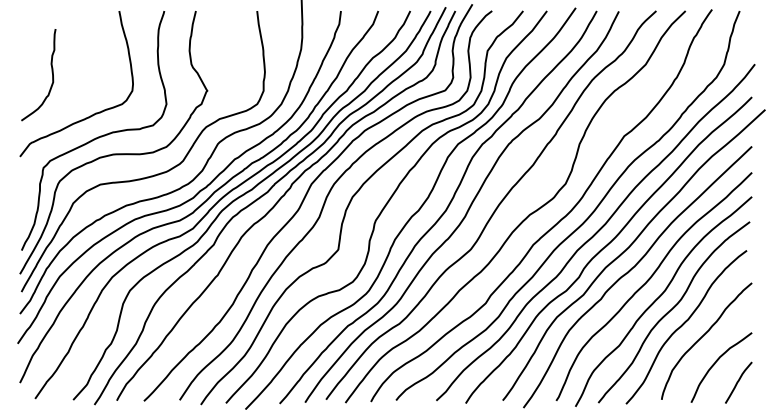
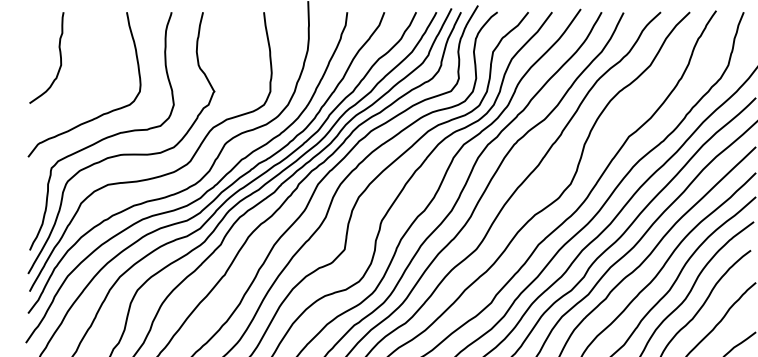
curve: (51, 72) -> (59, 55), moved

